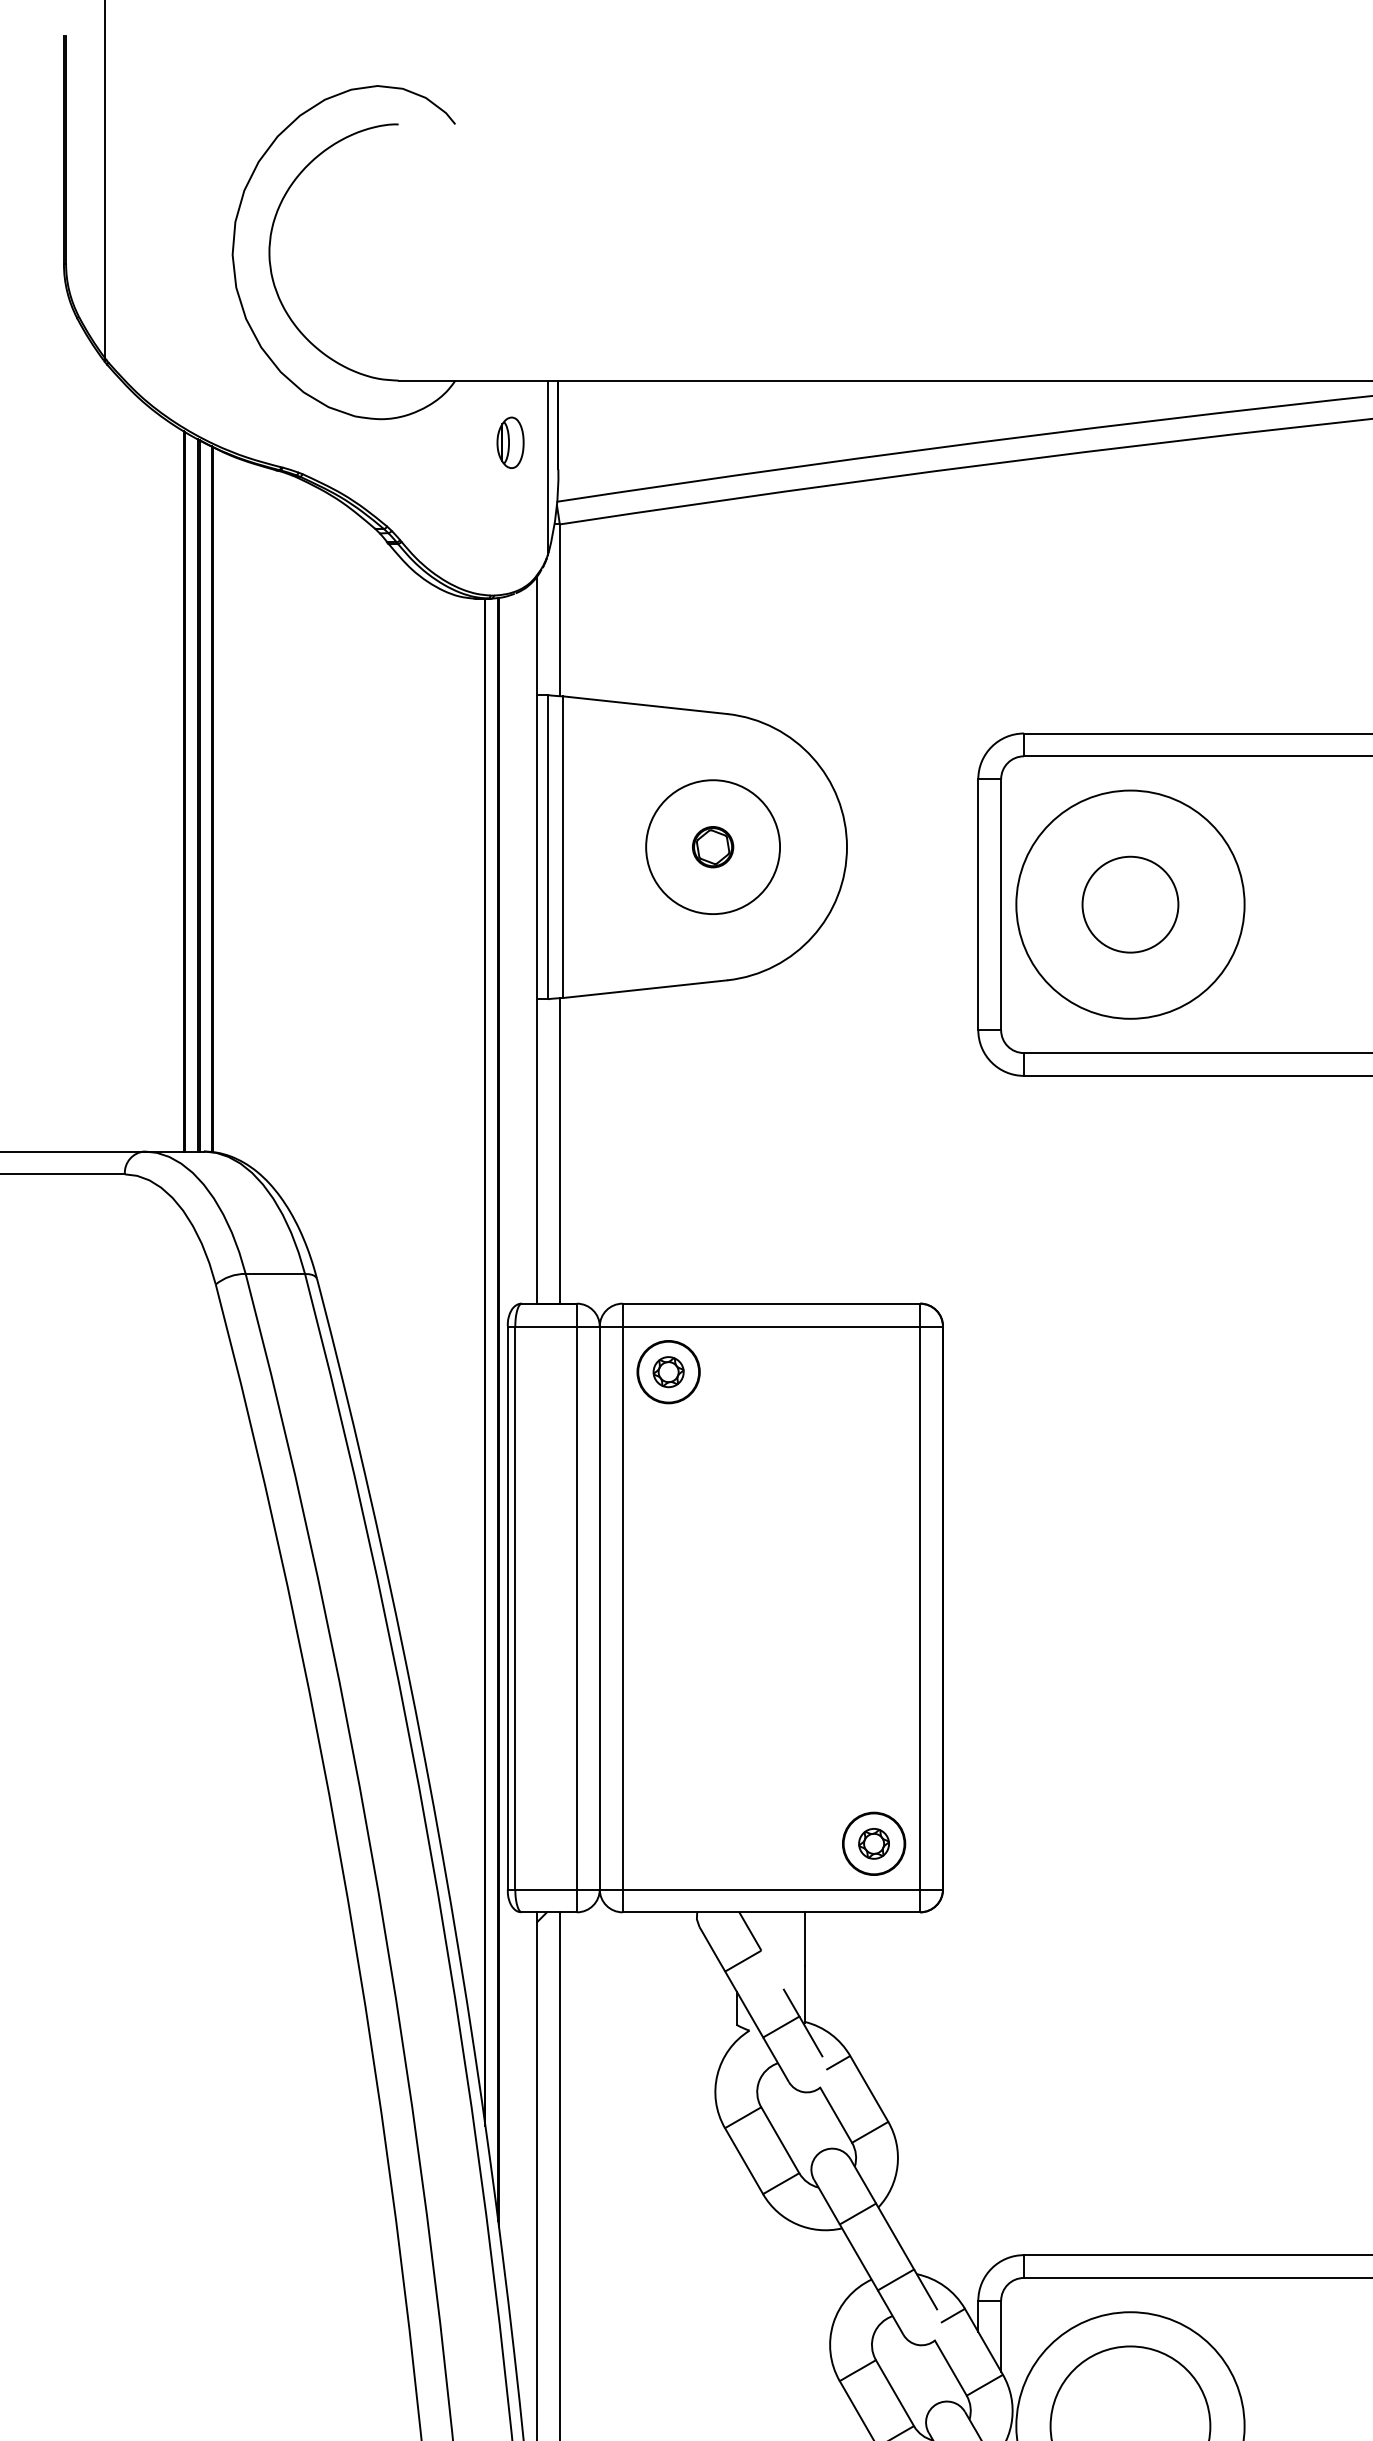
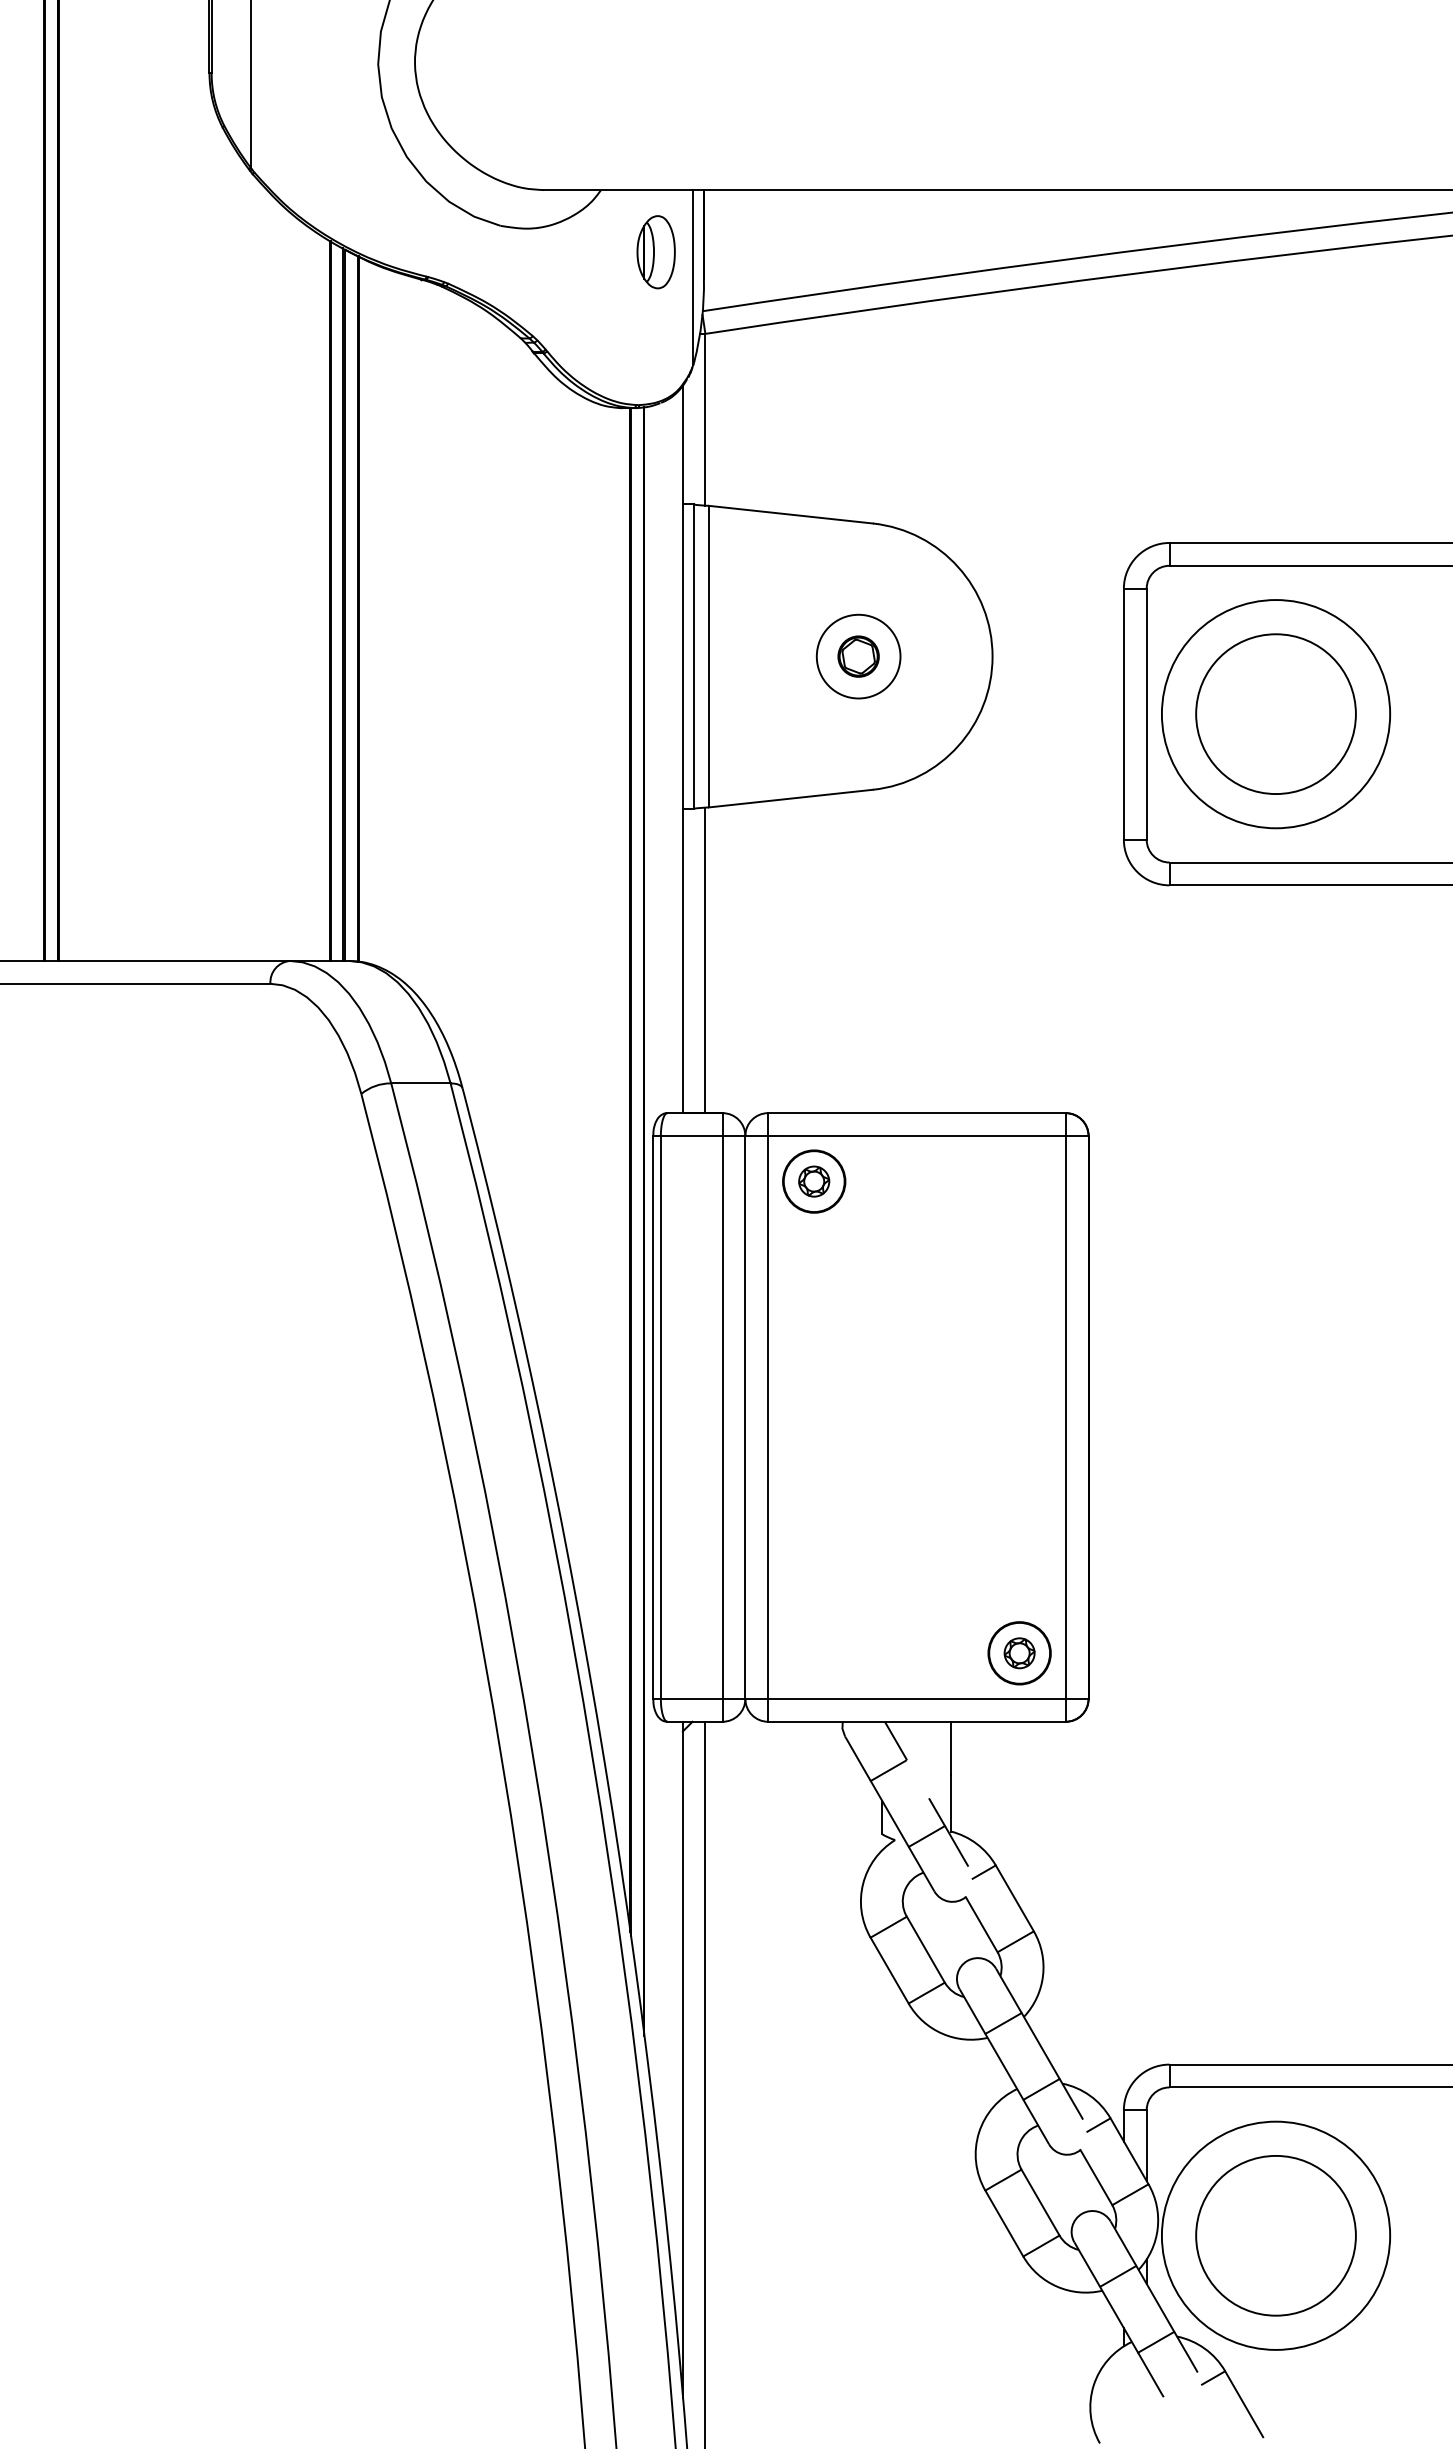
part: (509, 443) -> (655, 252), size x1.43
circle: (712, 847) -> (858, 656), size x0.62
circle: (1129, 905) -> (1275, 714), size x1.67

